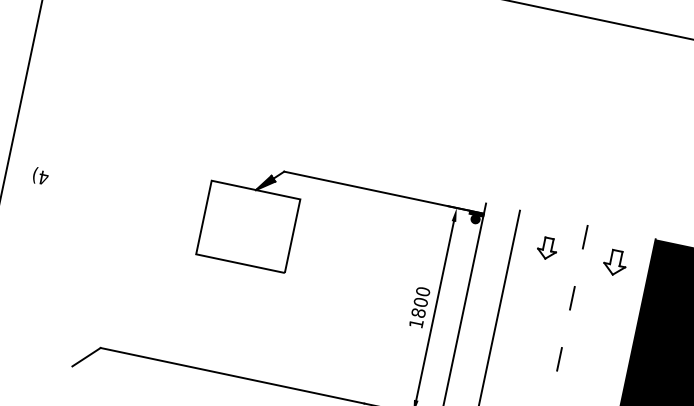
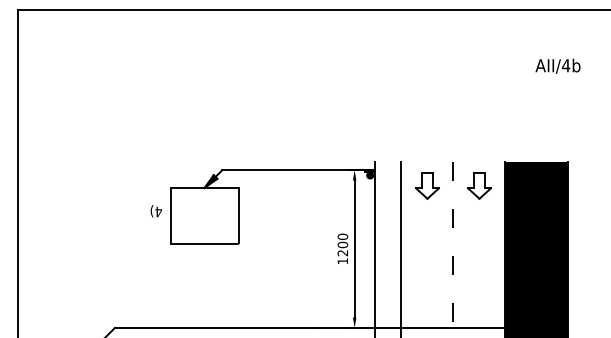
text: (39, 176) -> (155, 211), moved
part: (547, 248) -> (427, 185), size x1.67
part: (615, 262) -> (479, 185), size x1.43
text: (418, 313) -> (342, 253), 1800 -> 1200

